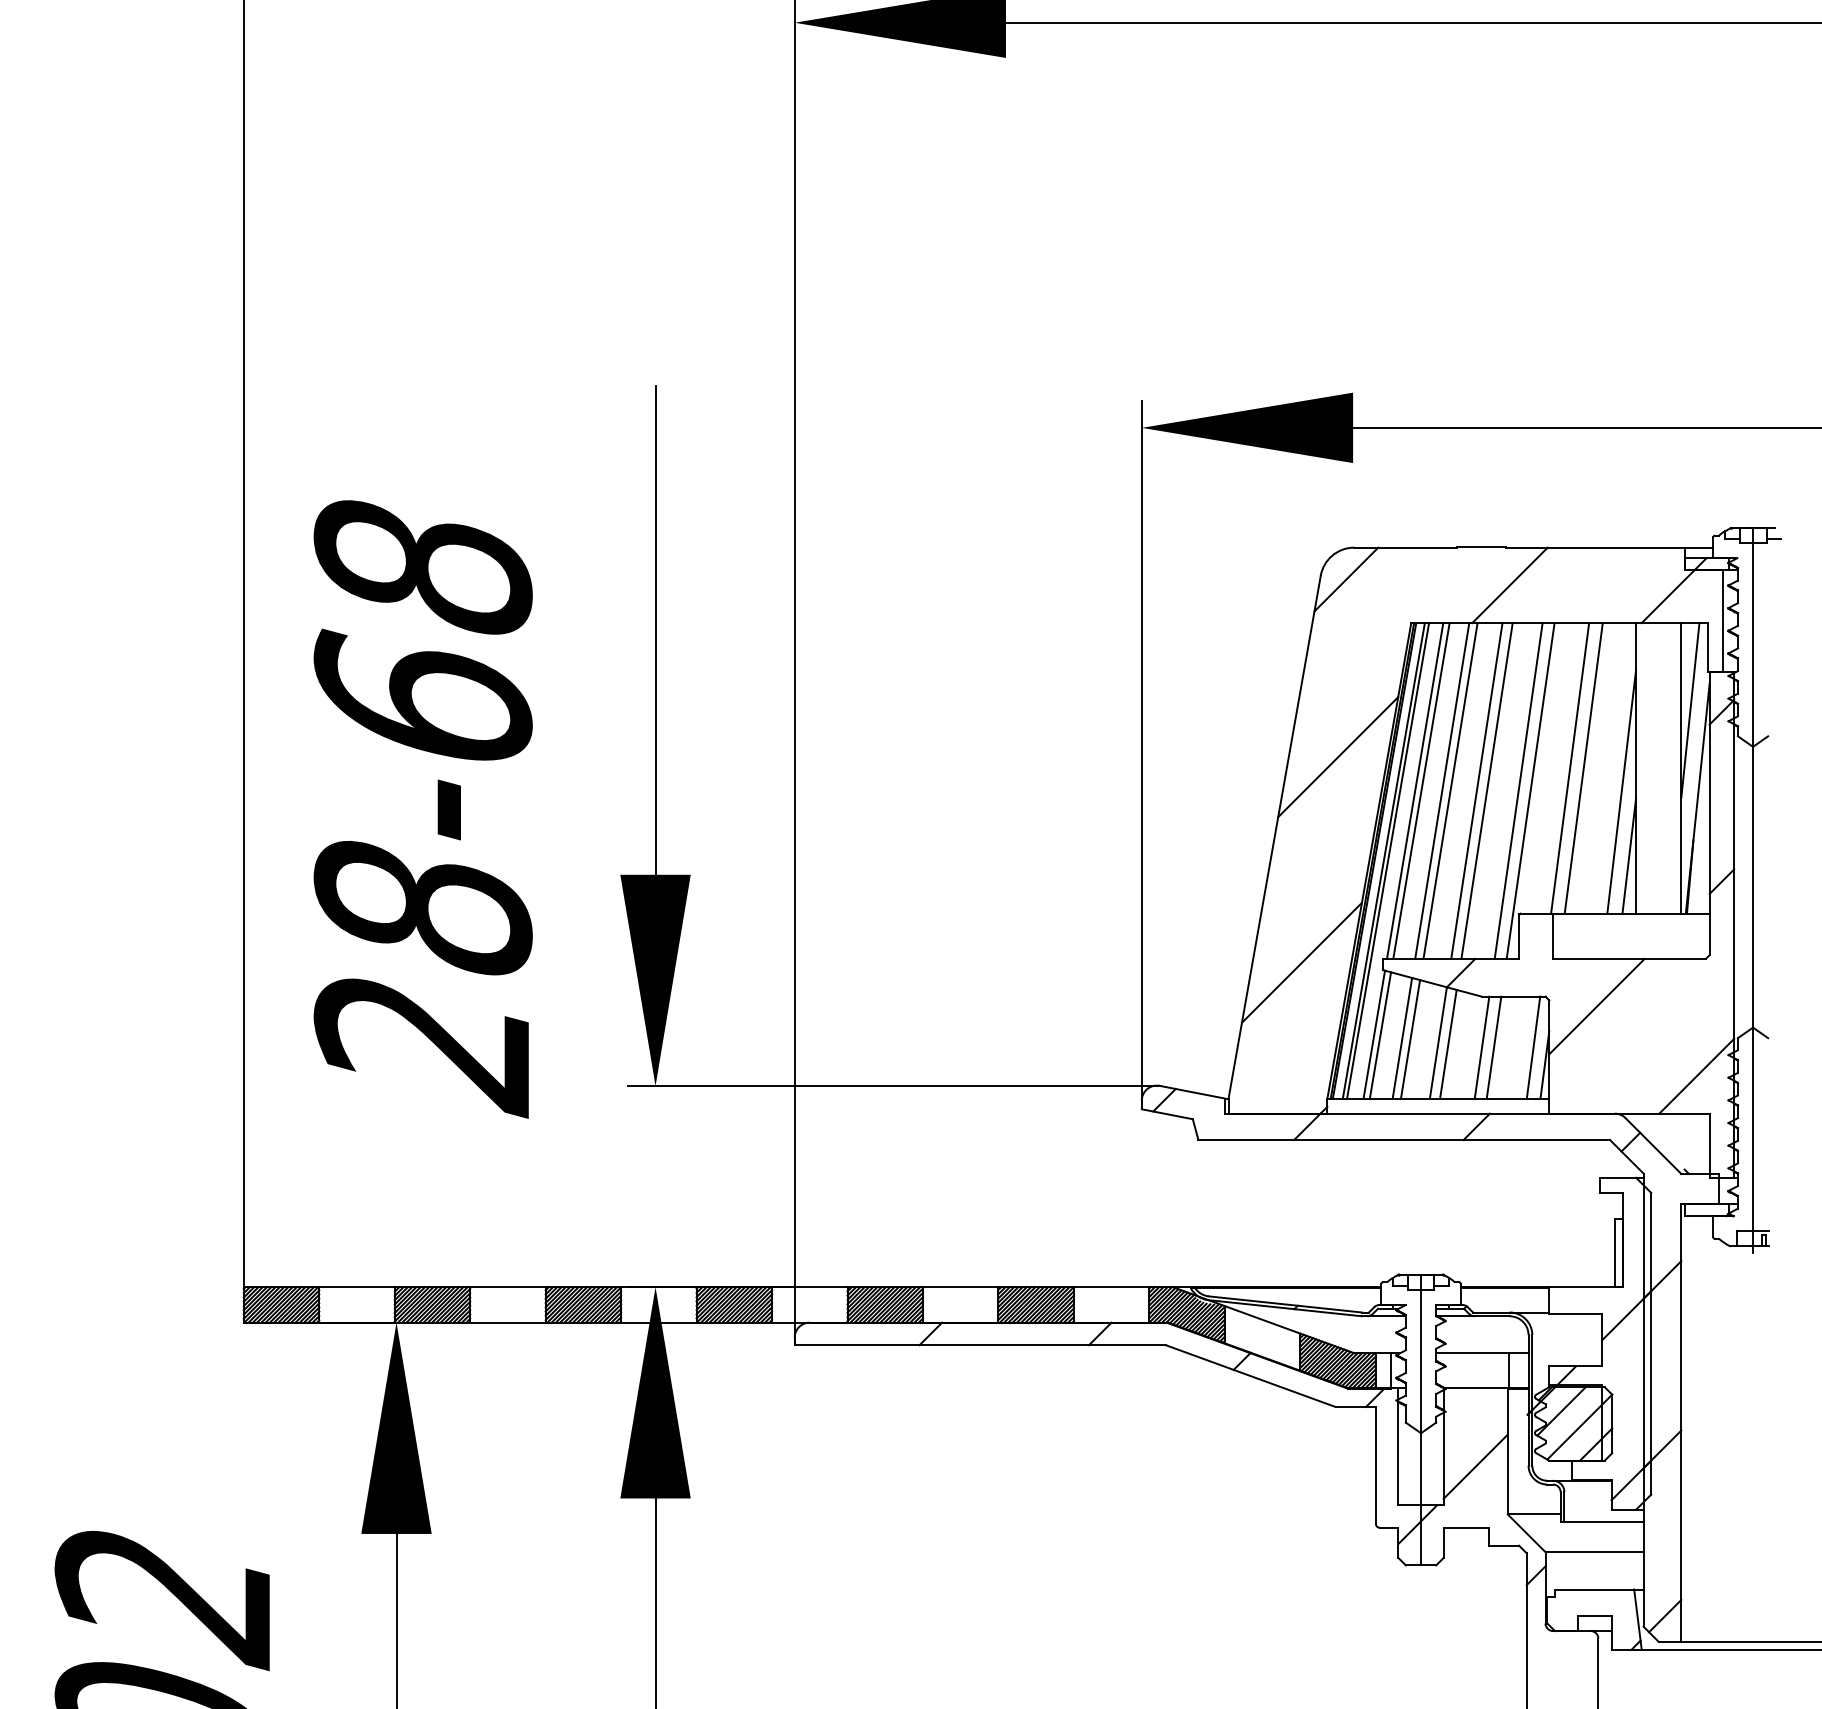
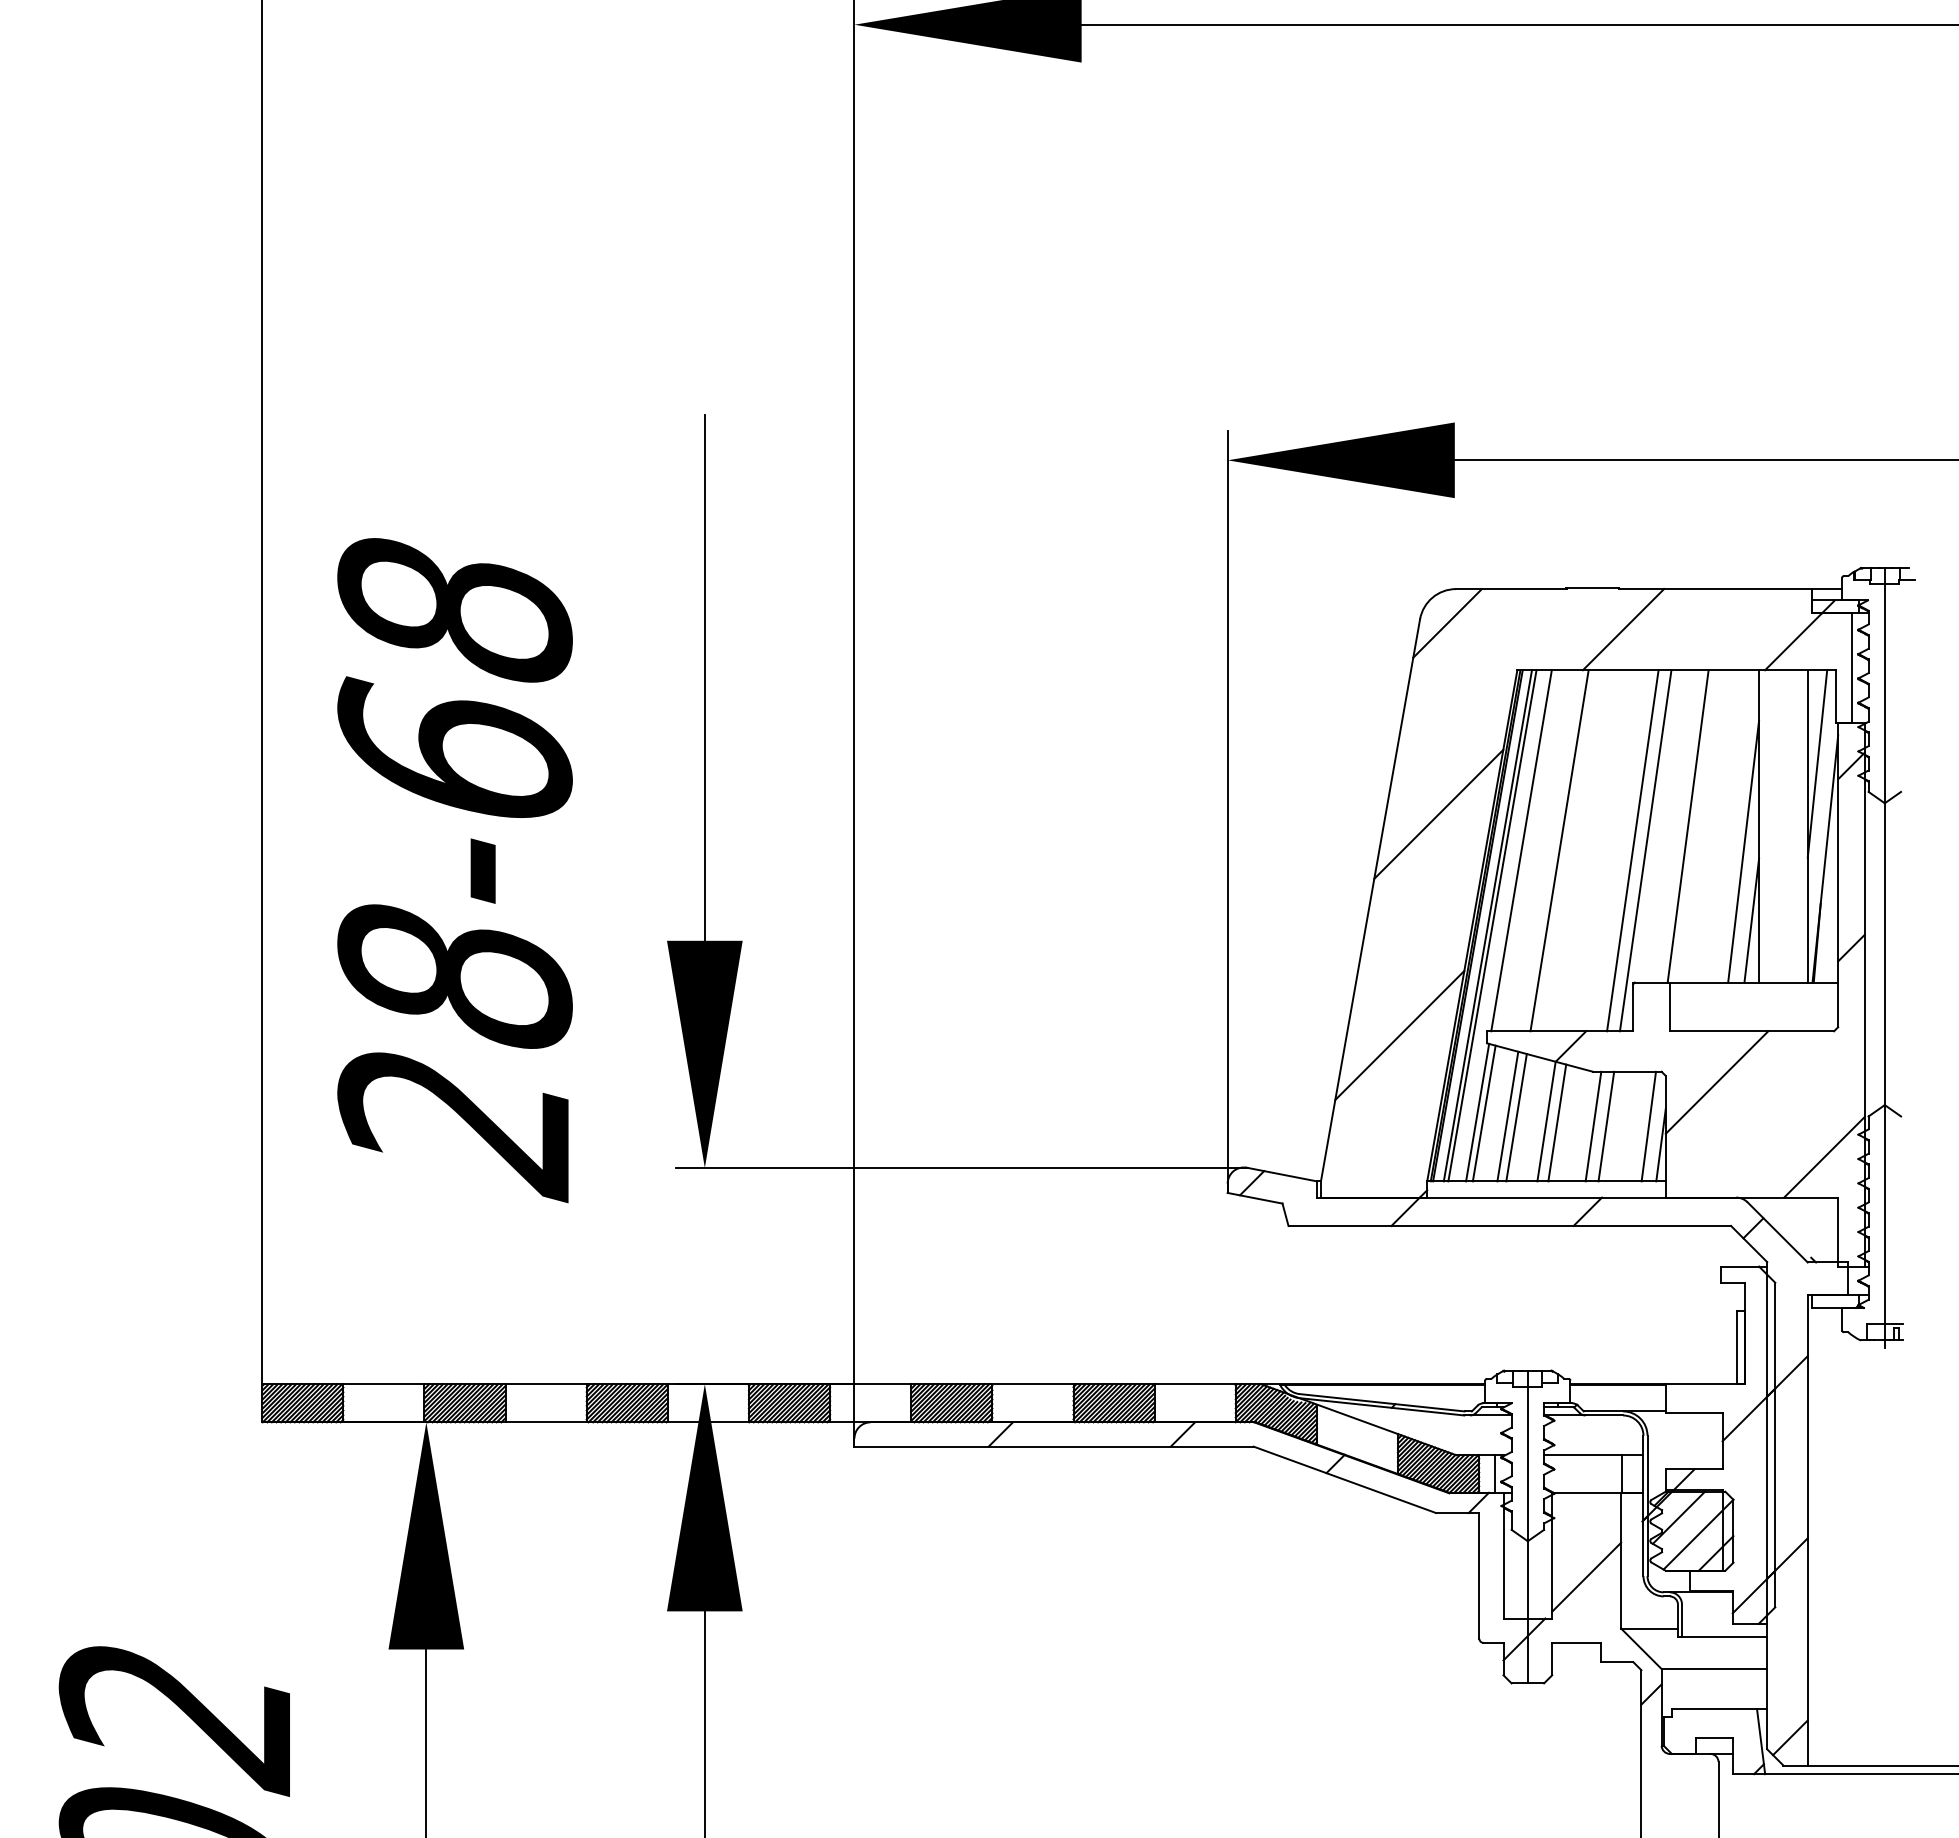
line: (1583, 768) -> (1702, 826), removed
line: (1421, 790) -> (1528, 850), removed
line: (1442, 790) -> (1550, 850), removed
line: (1476, 790) -> (1587, 850), removed
line: (1486, 790) -> (1598, 850), removed

